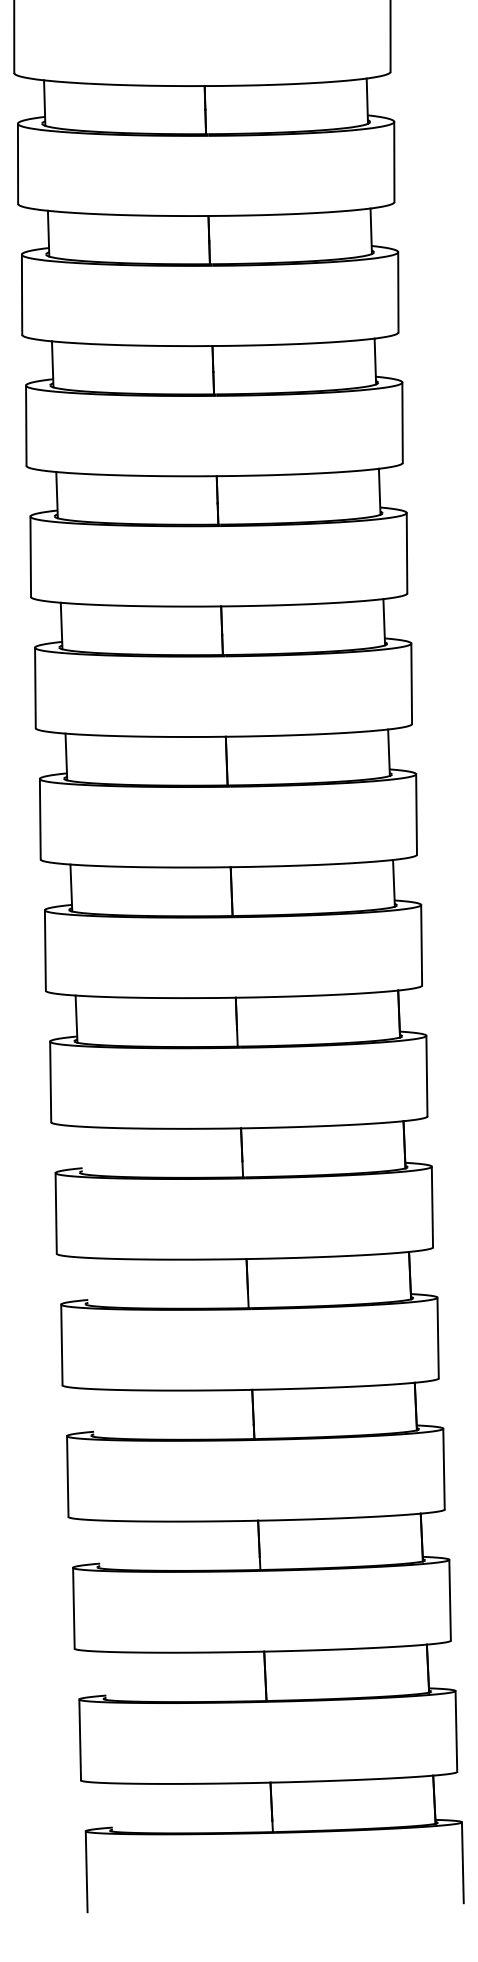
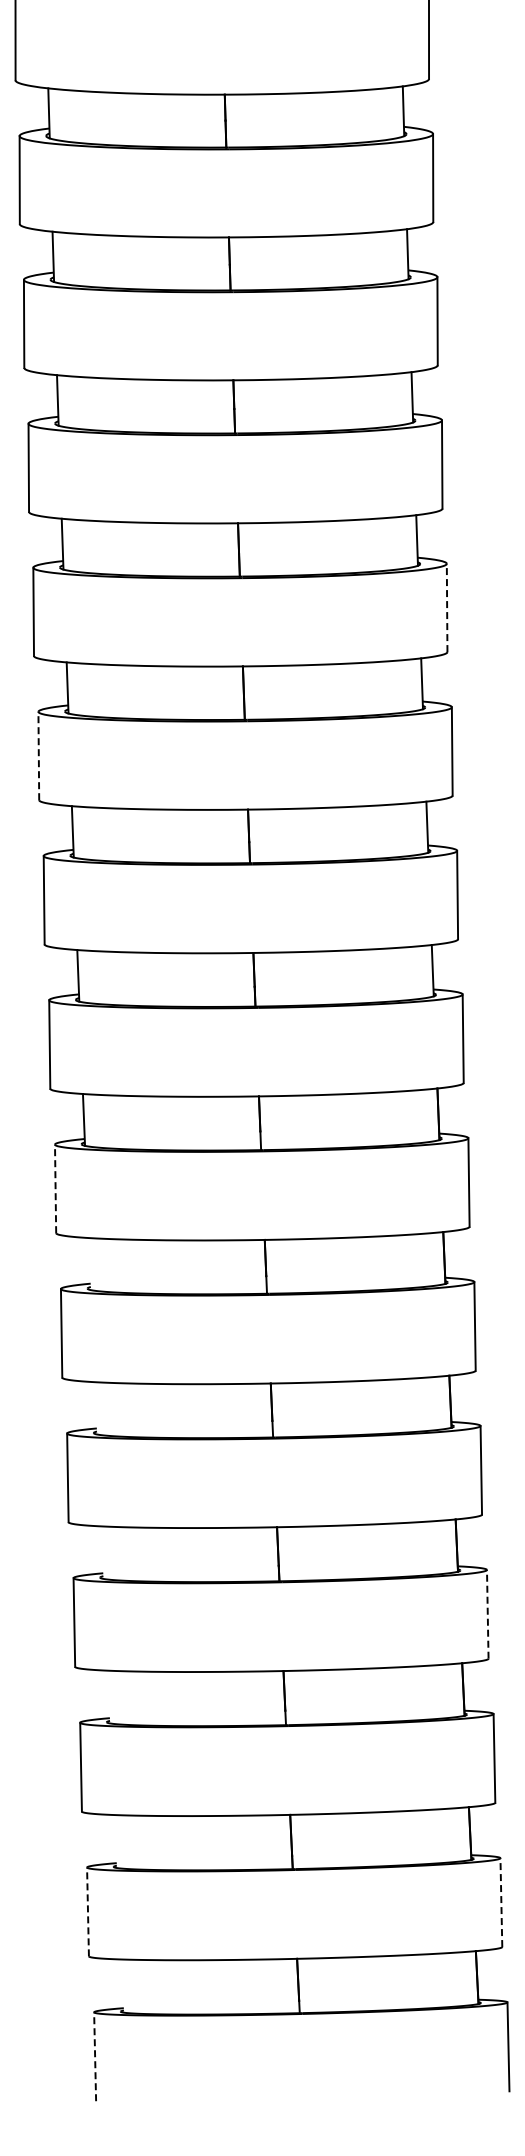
line: (407, 552) -> (447, 607), solid -> dashed
line: (35, 687) -> (38, 755), solid -> dashed
line: (50, 1081) -> (55, 1188), solid -> dashed
line: (443, 1468) -> (487, 1613), solid -> dashed
line: (456, 1731) -> (501, 1902), solid -> dashed
line: (80, 1739) -> (88, 1911), solid -> dashed
line: (87, 1871) -> (95, 2056), solid -> dashed

